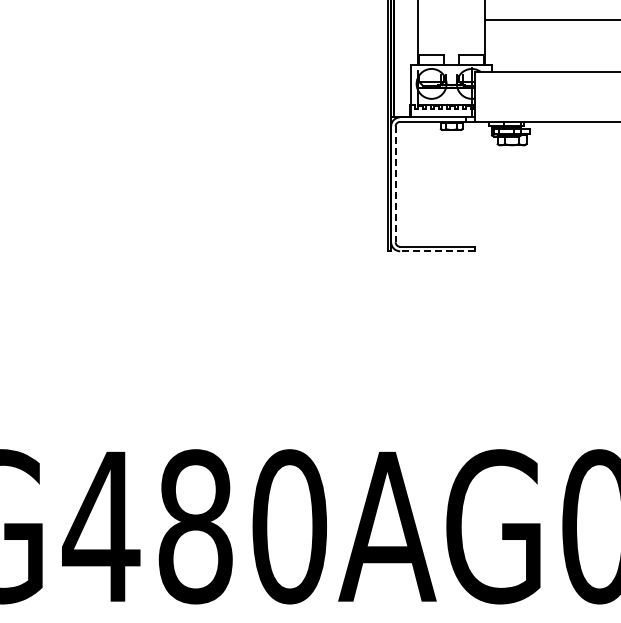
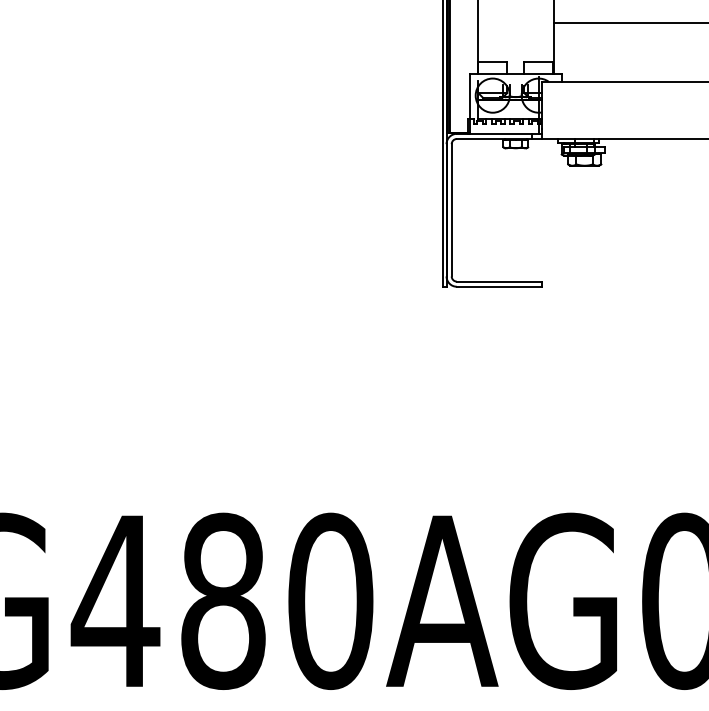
line: (395, 184) -> (451, 210), dashed -> solid
line: (437, 251) -> (499, 286), dashed -> solid

